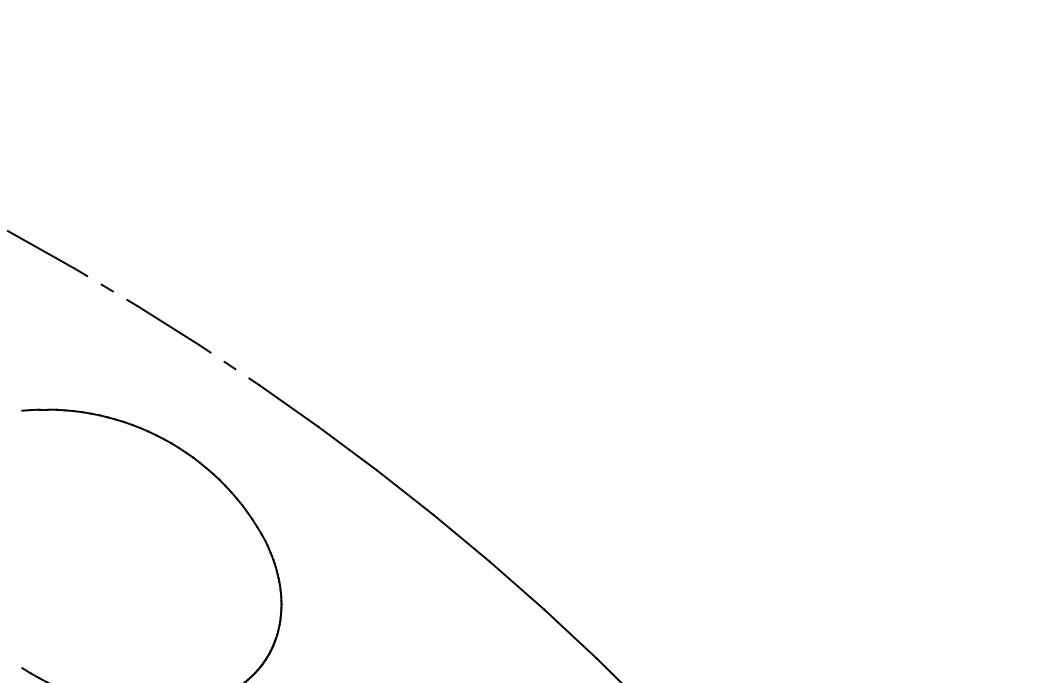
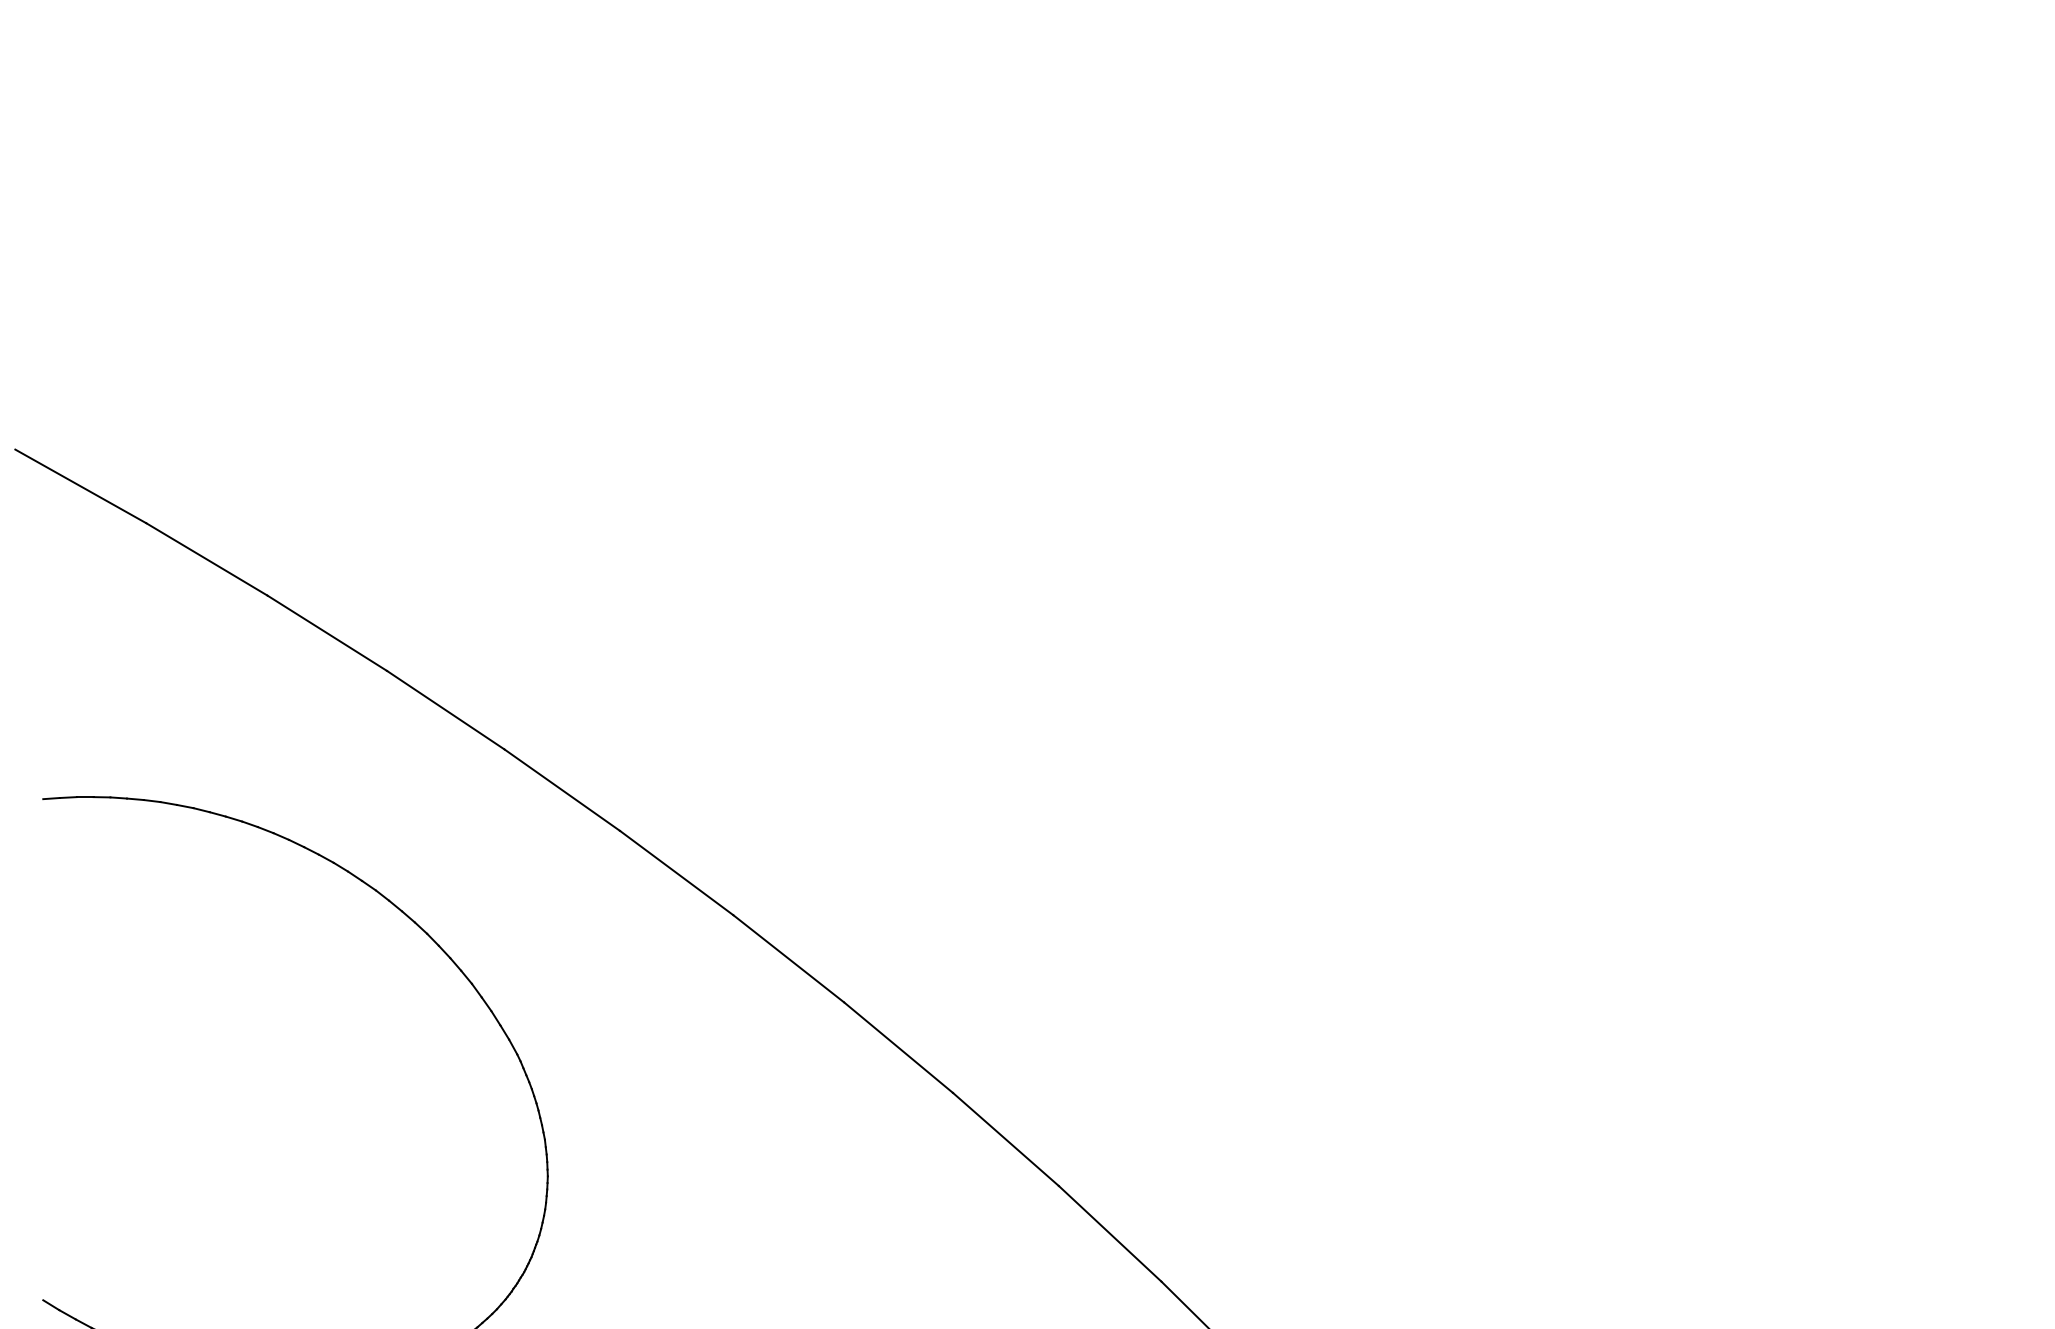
line: (106, 287) -> (207, 559), dashed -> solid
line: (229, 365) -> (446, 711), dashed -> solid

